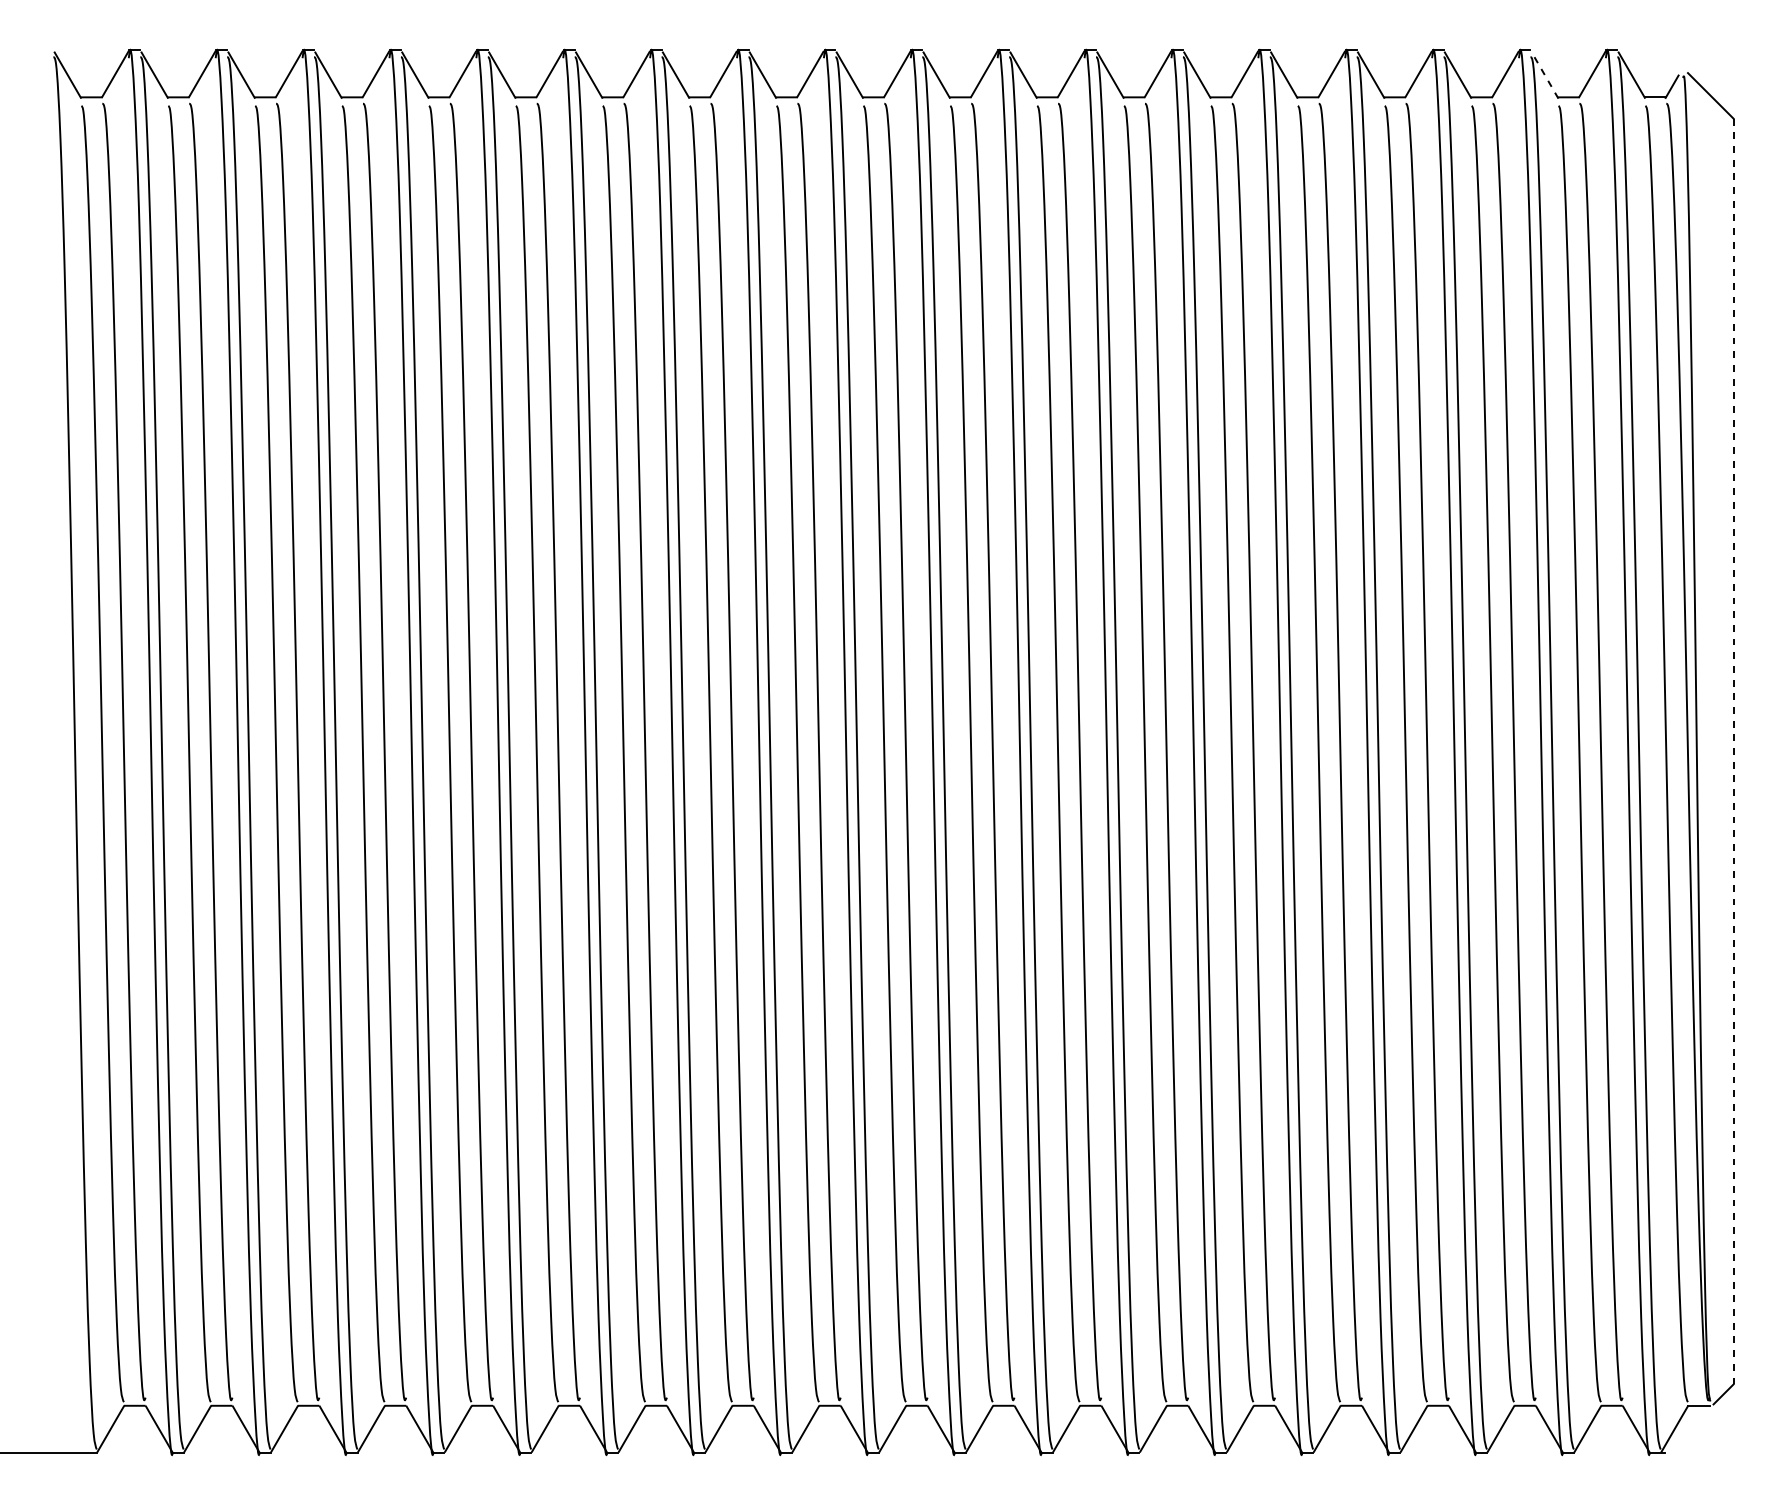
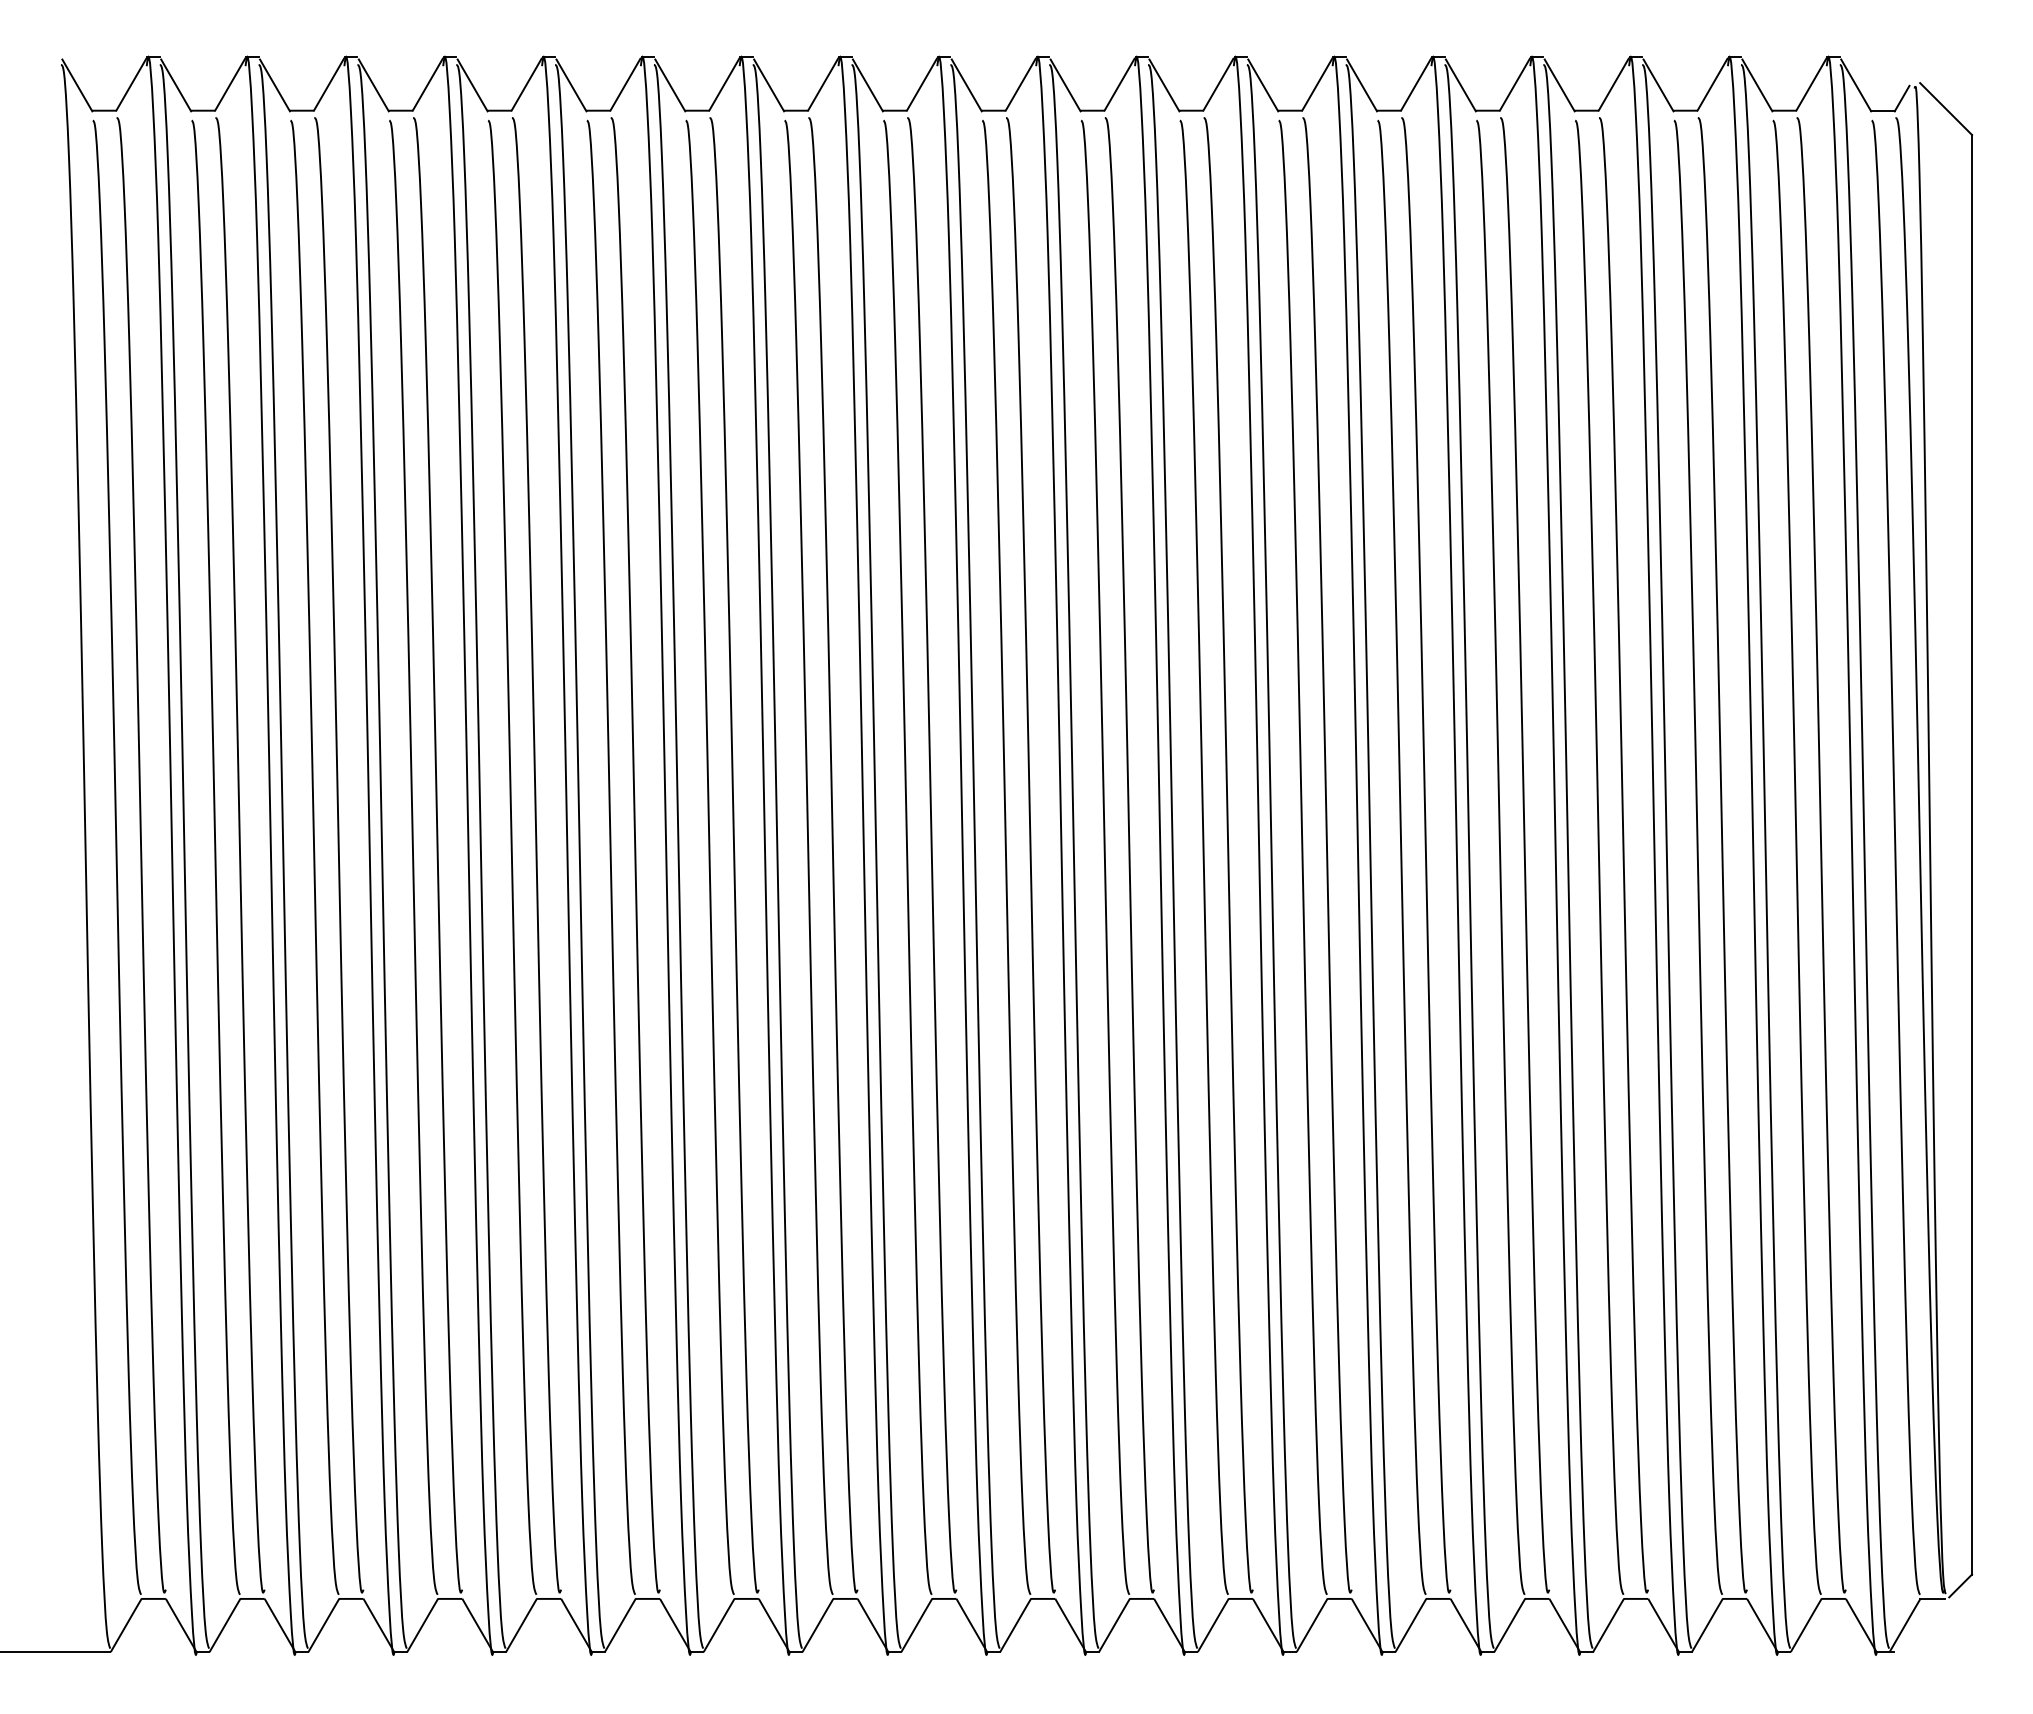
line: (1544, 75) -> (1757, 85), dashed -> solid
line: (1734, 751) -> (1972, 854), dashed -> solid

